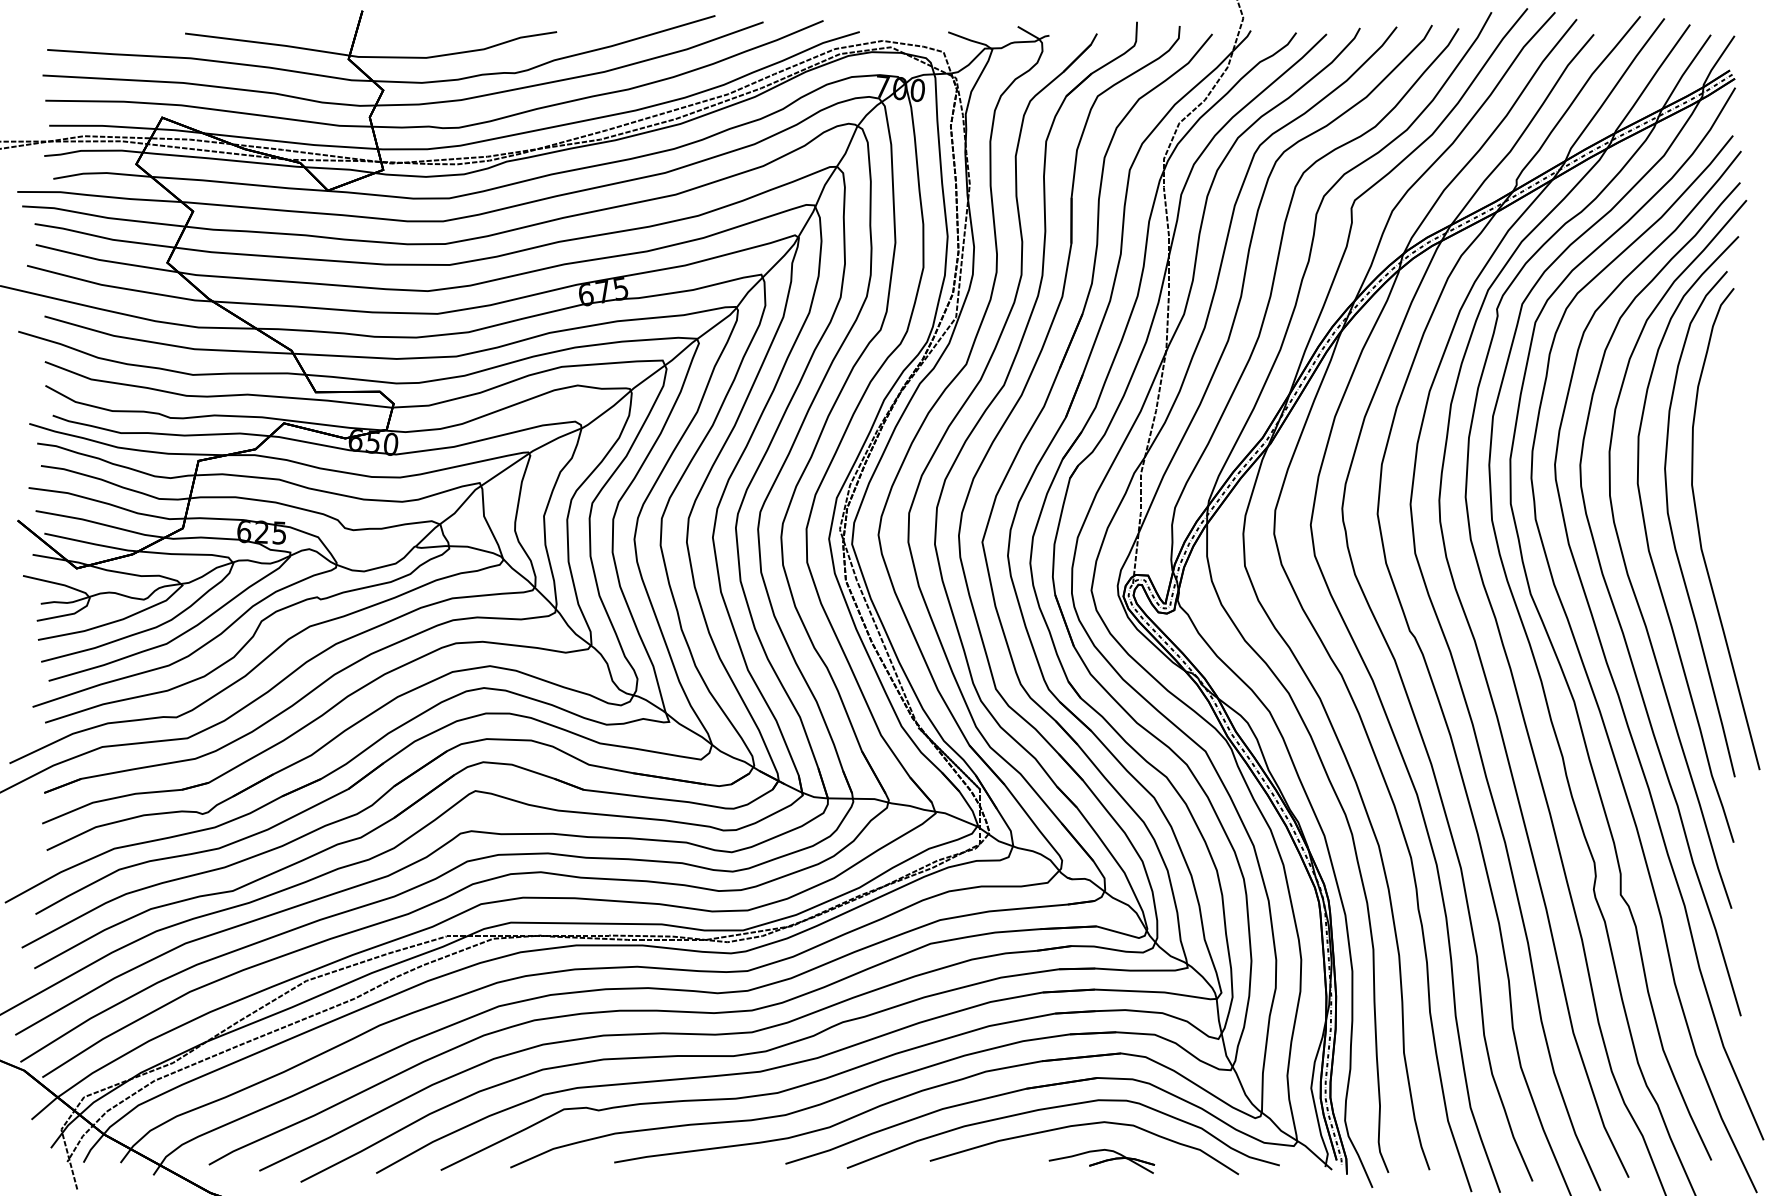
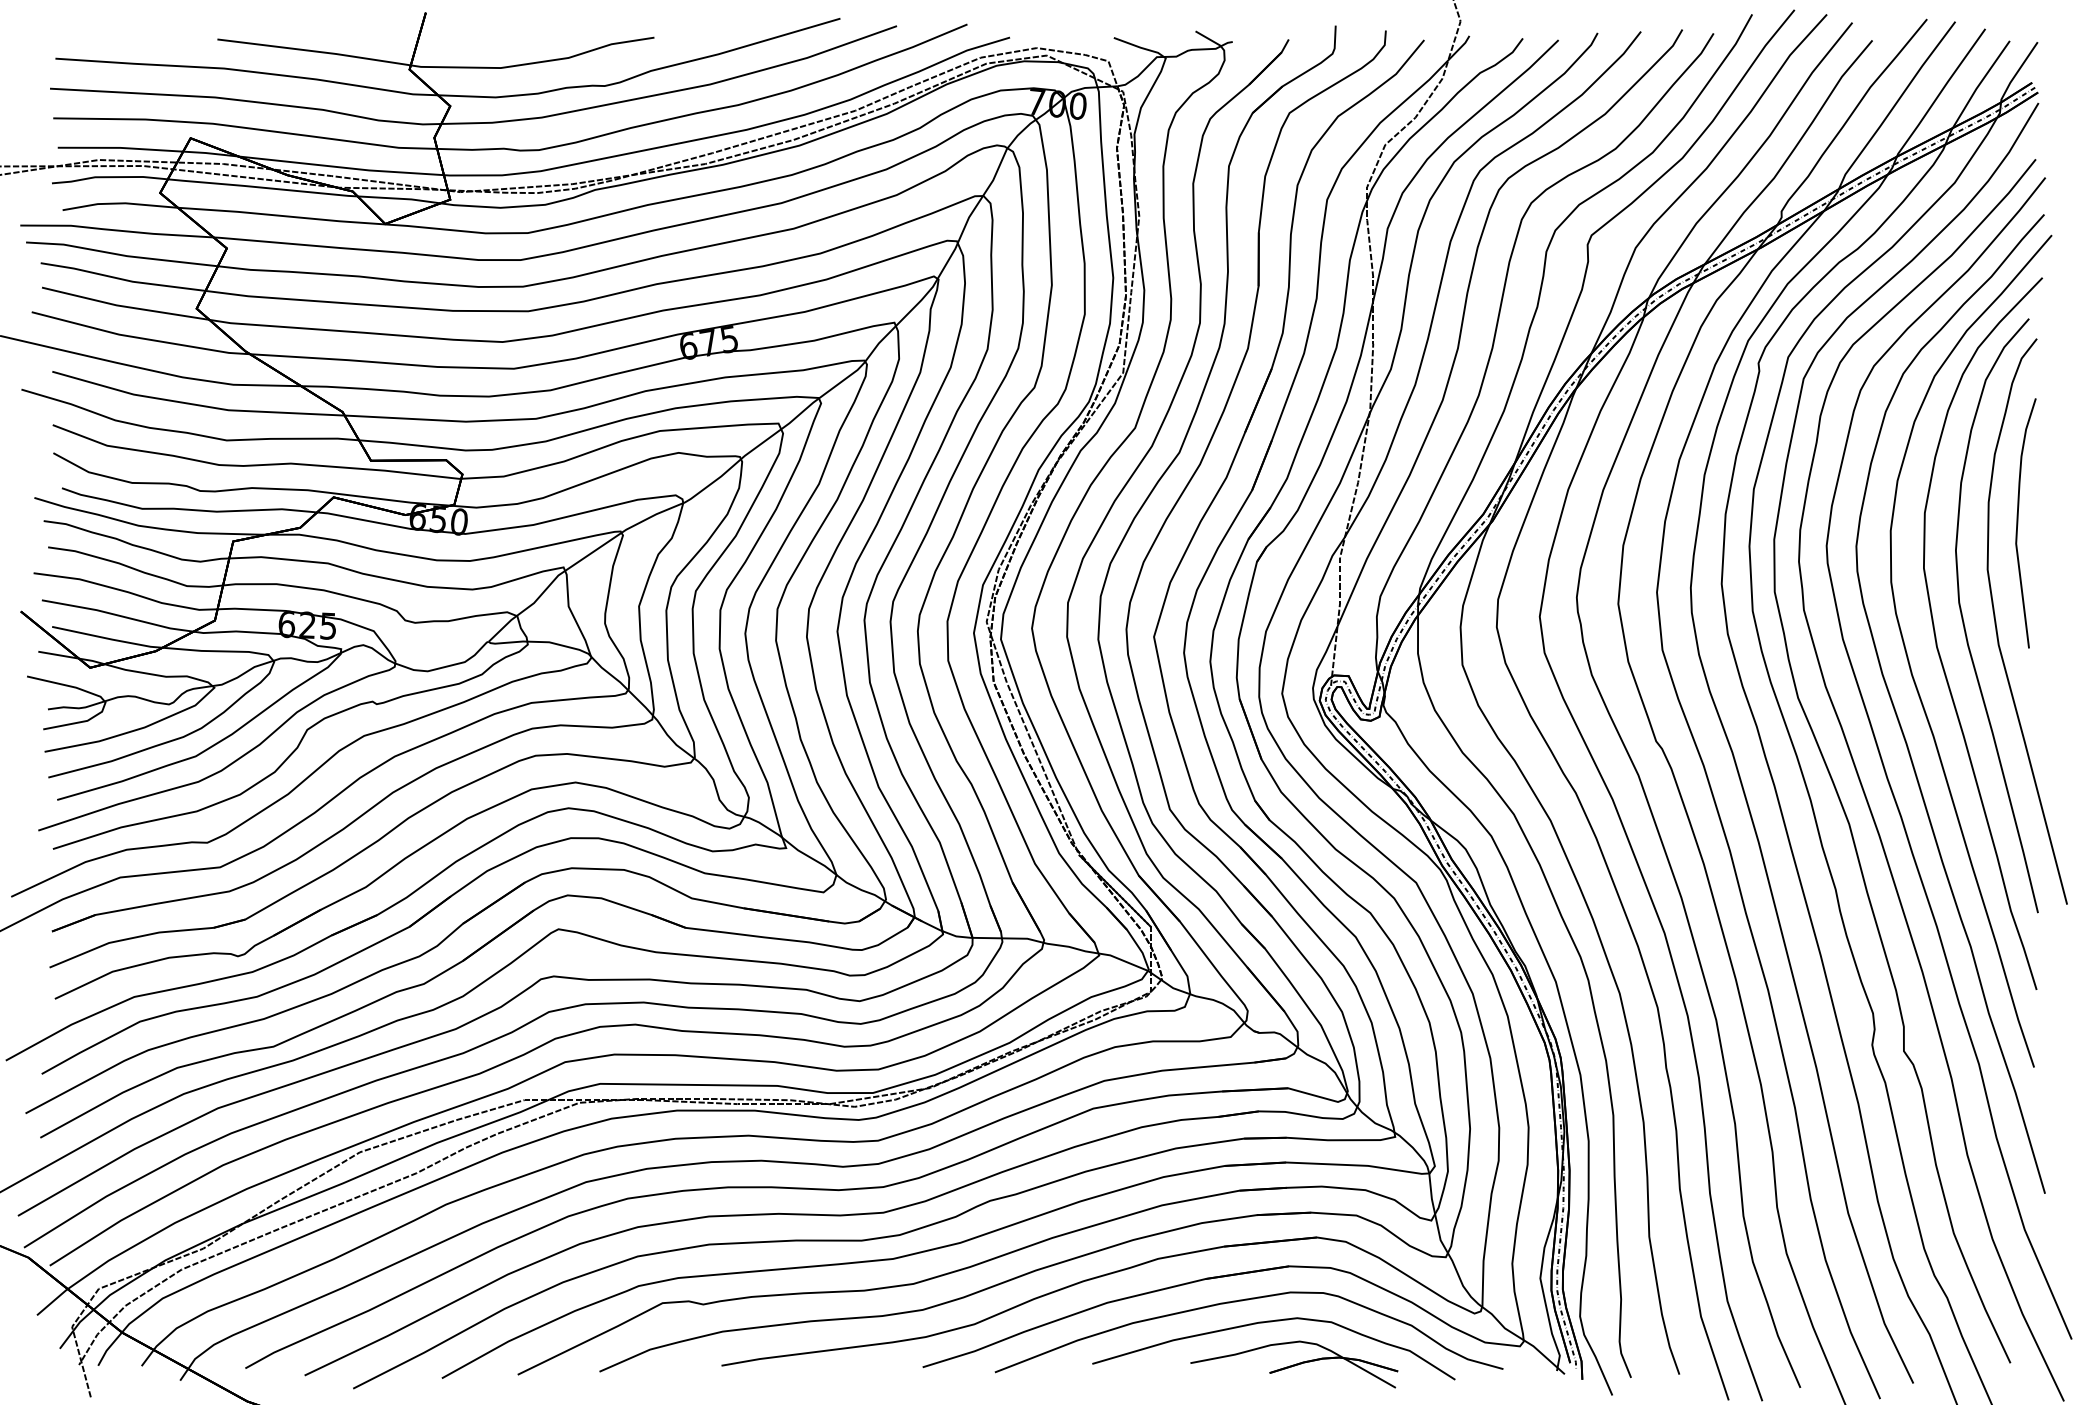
curve: (1718, 445) -> (2018, 523), added
part: (1101, 1161) -> (1293, 1364), size x1.67

